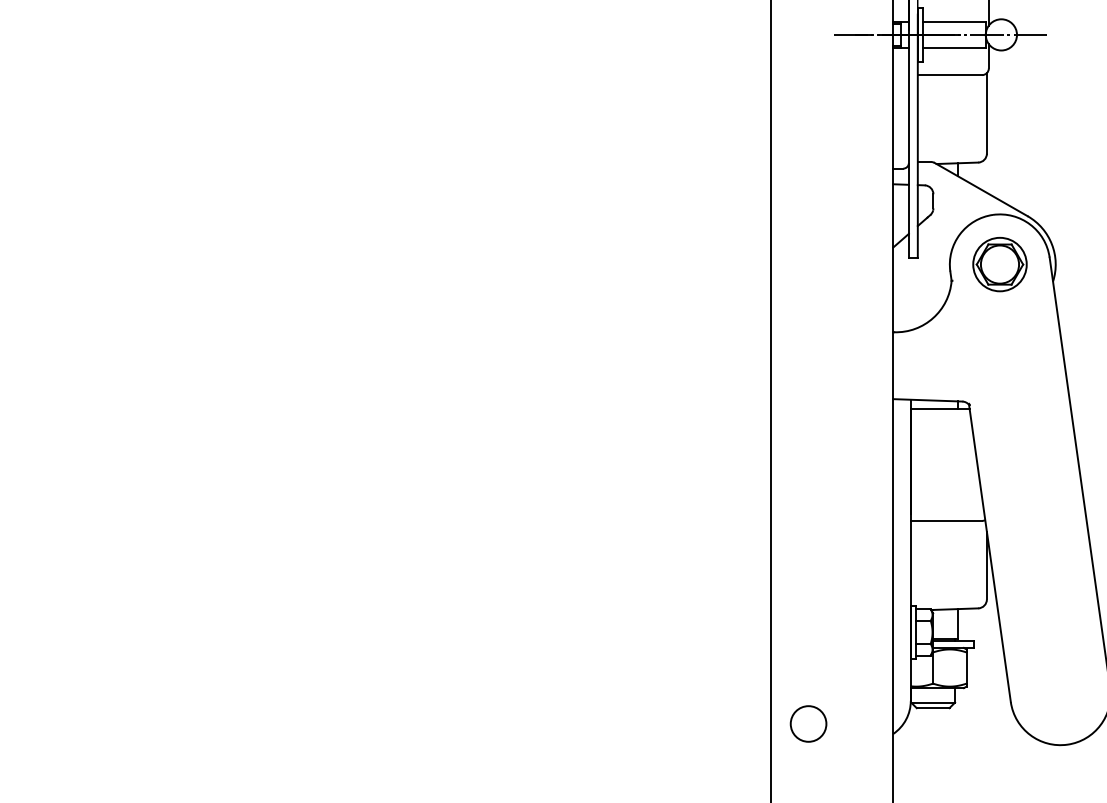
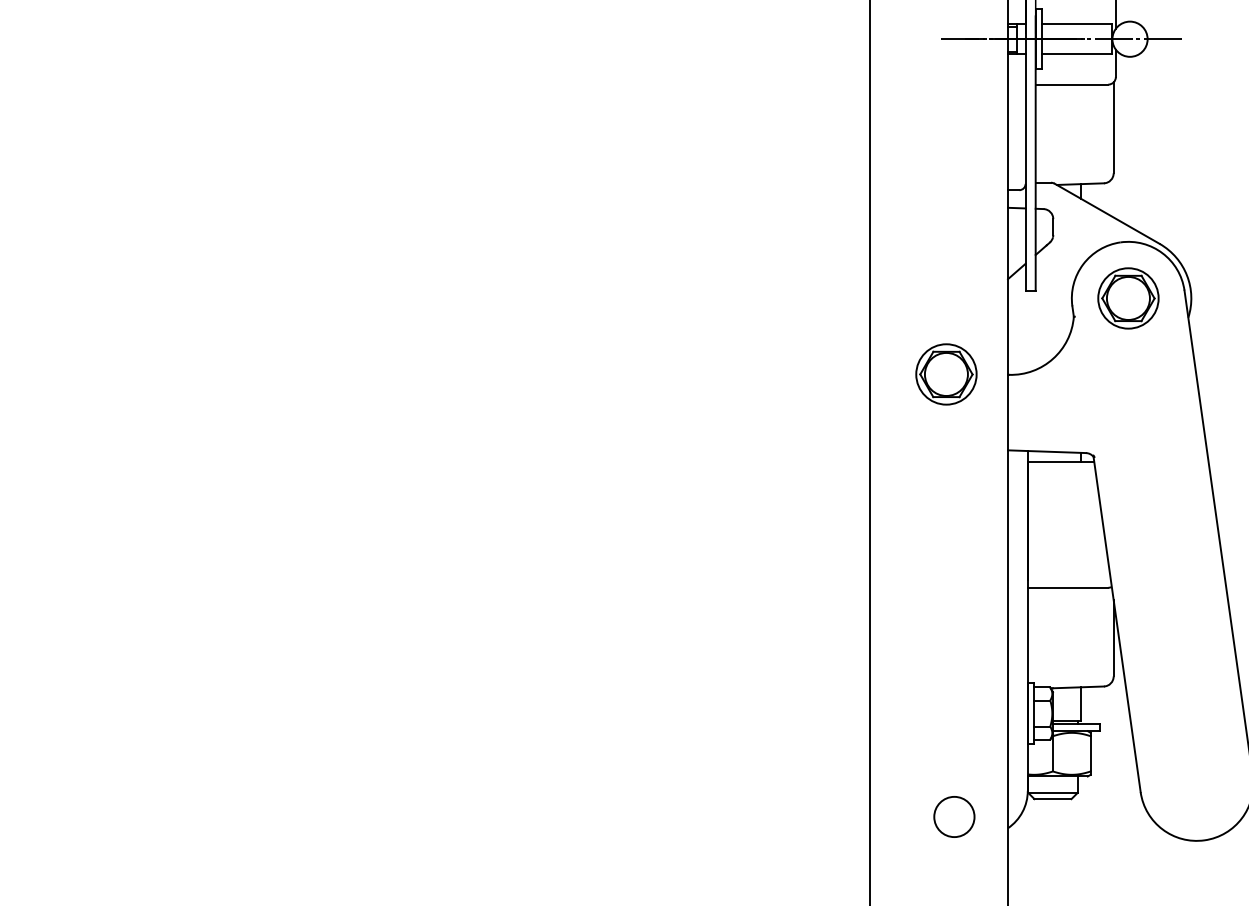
part: (838, 331) -> (946, 374), added
circle: (808, 723) -> (954, 816), moved

